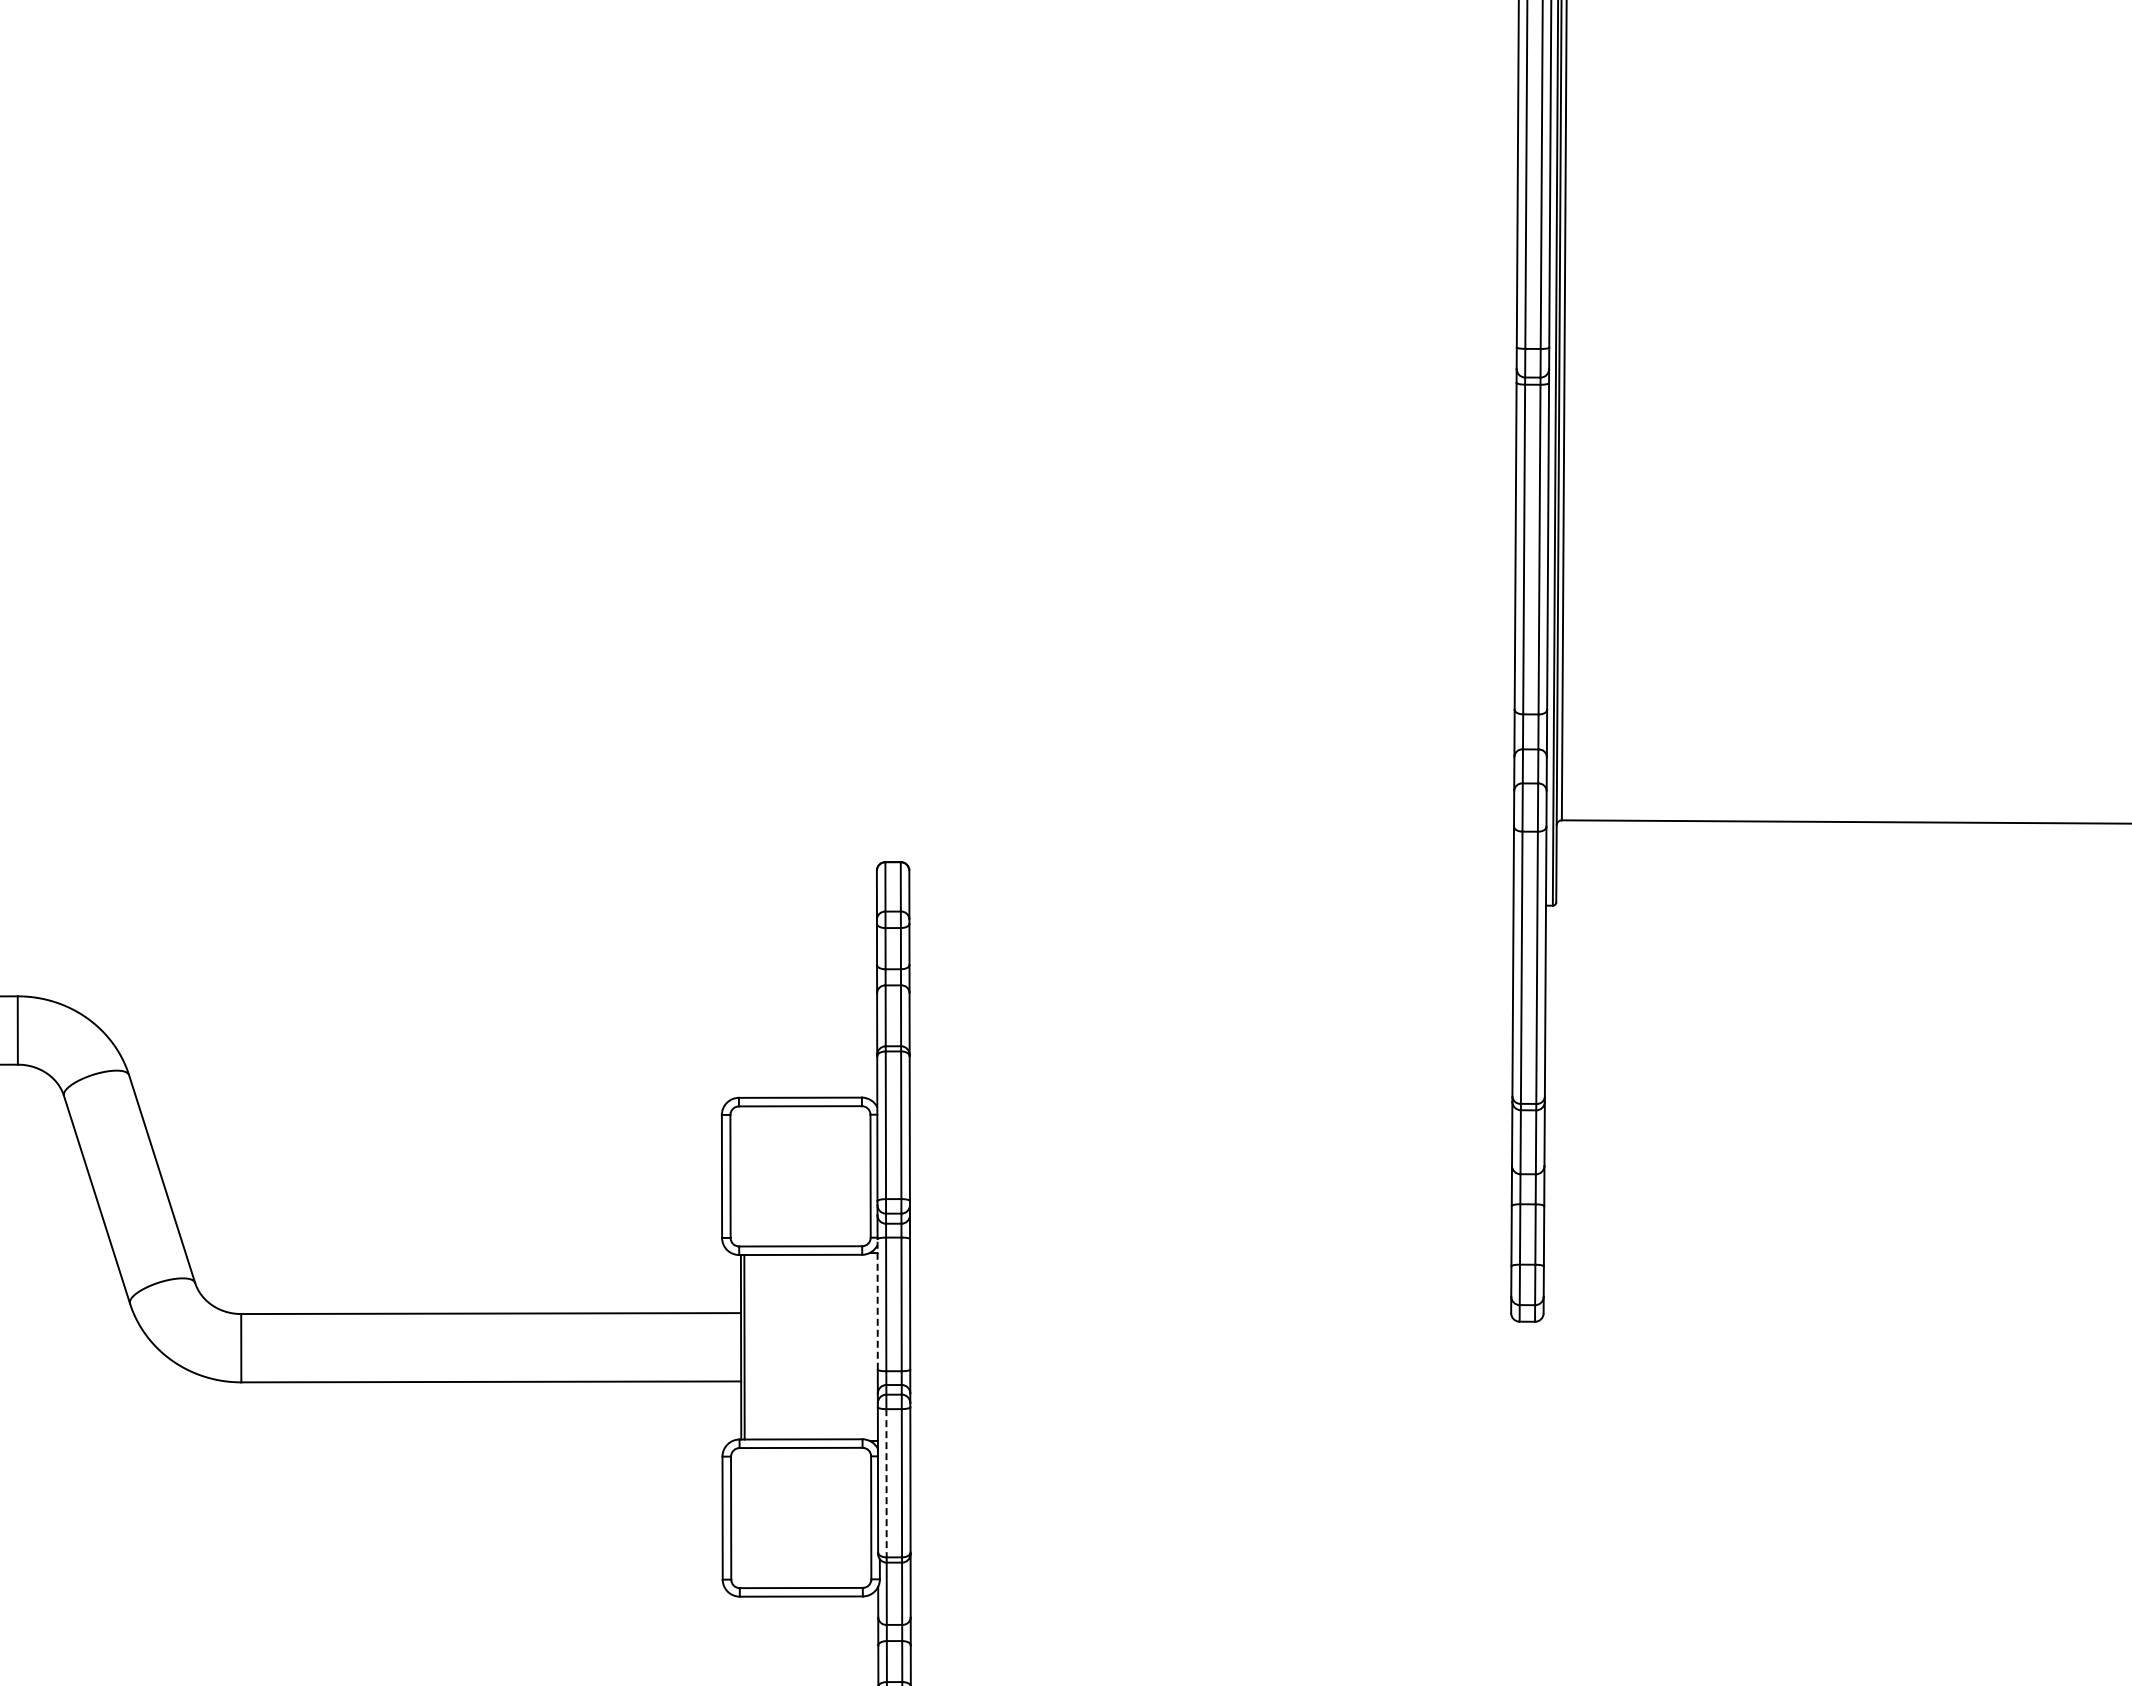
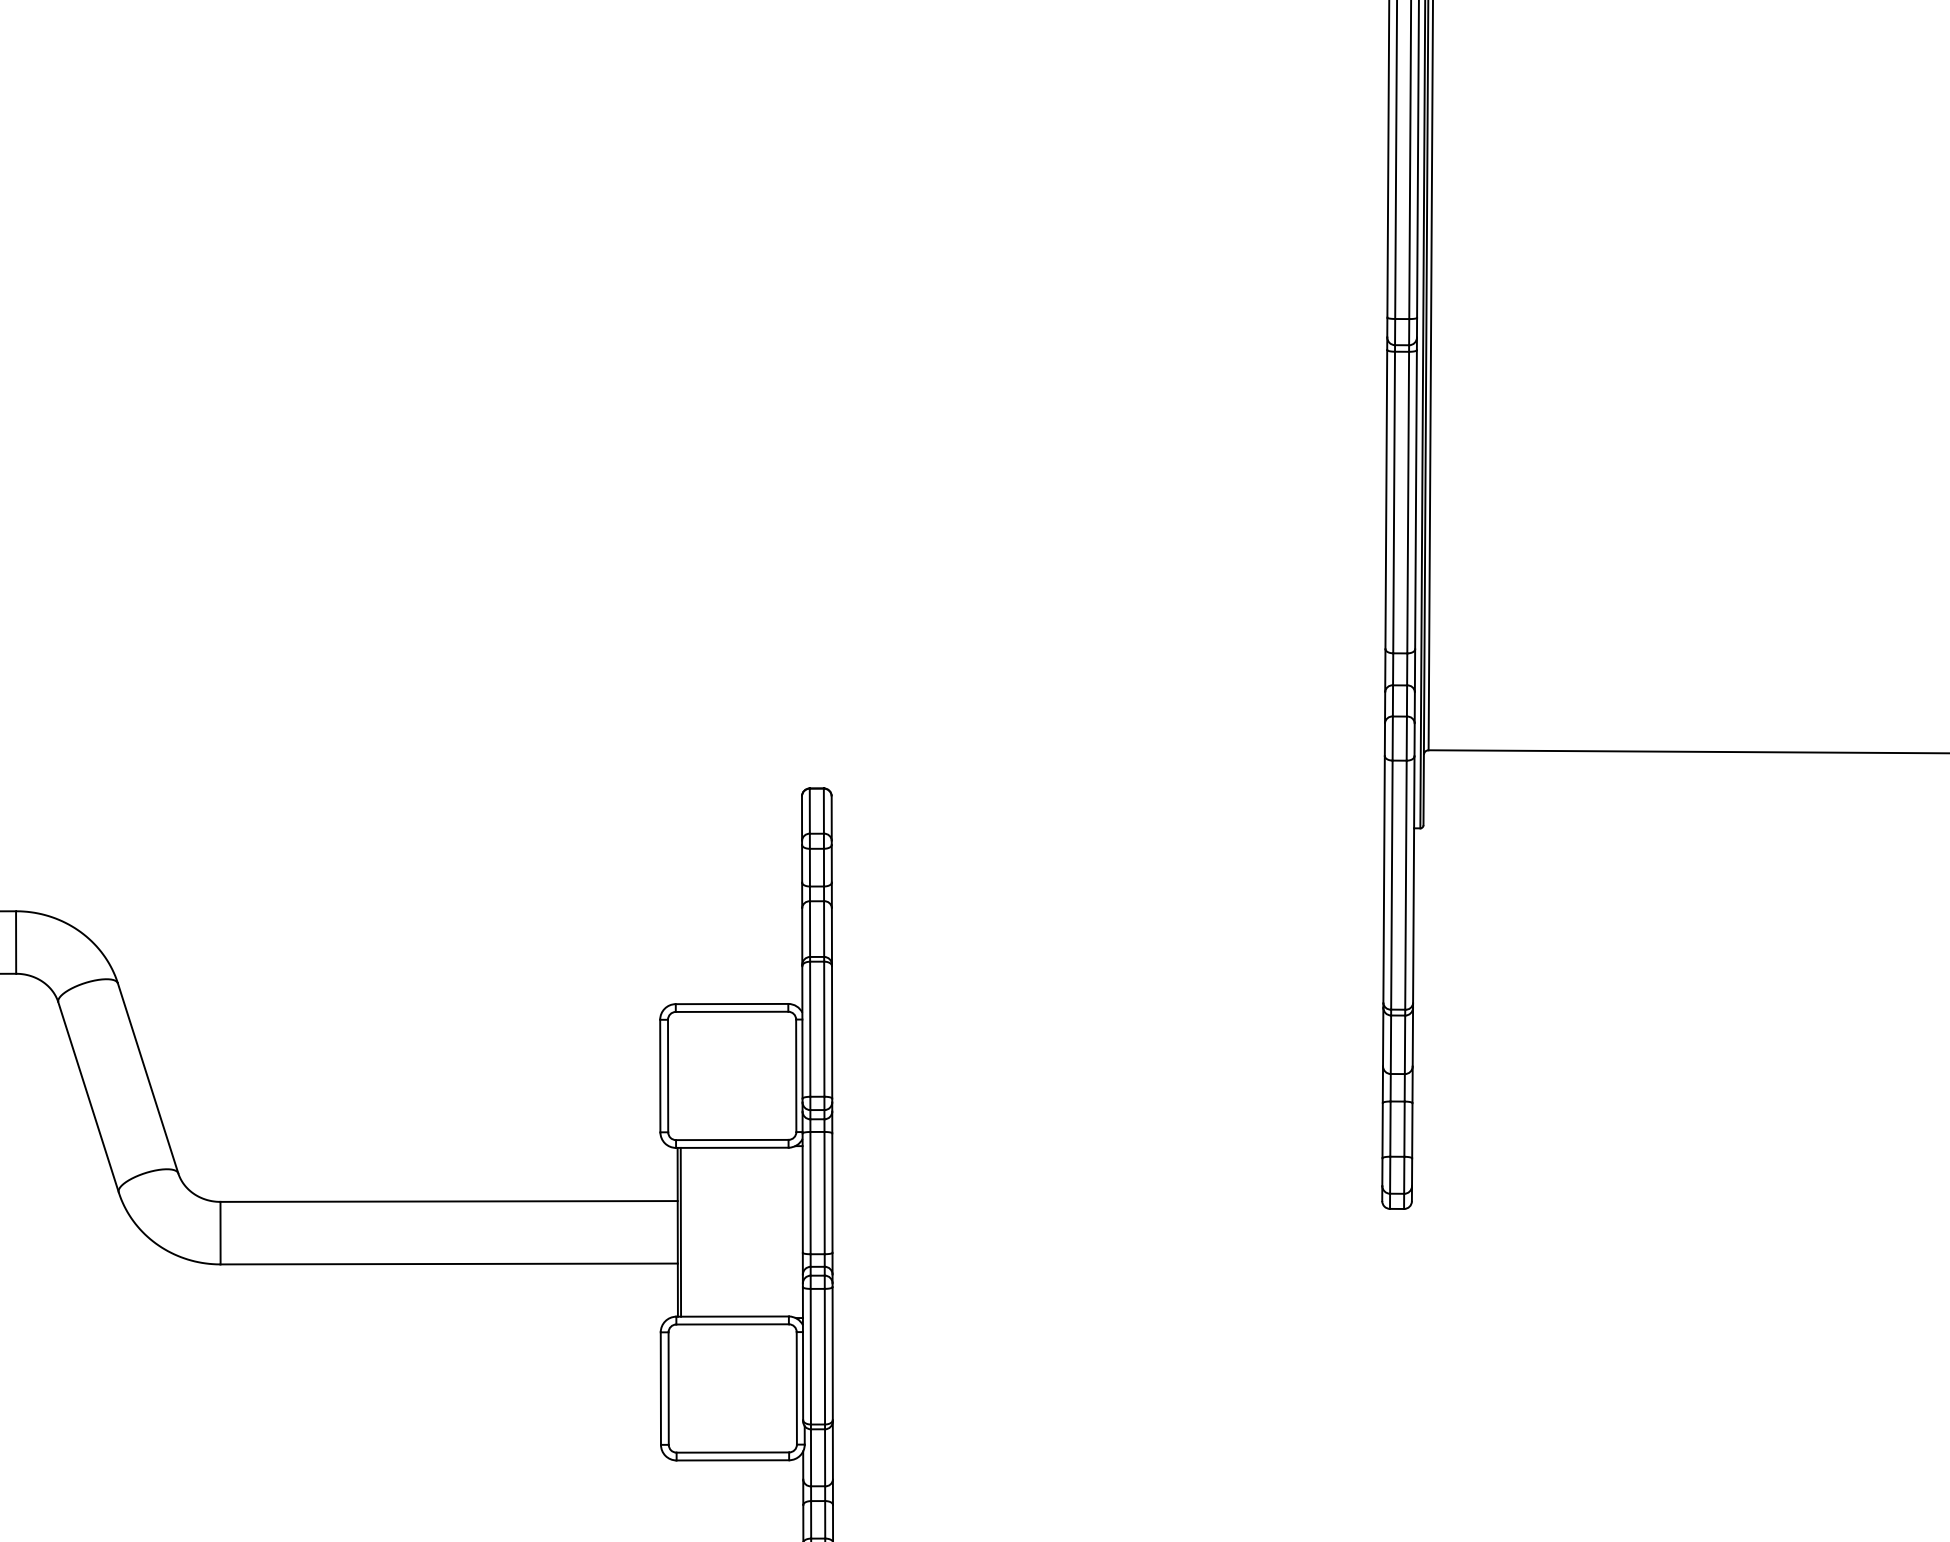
line: (877, 1303) -> (802, 1192), dashed -> solid
line: (886, 1483) -> (810, 1356), dashed -> solid

